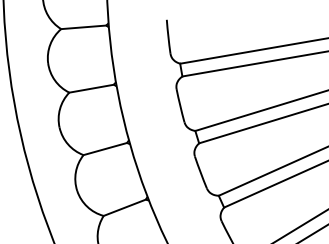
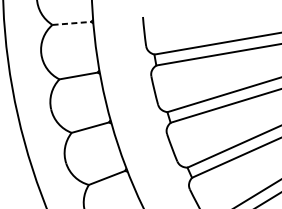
line: (83, 27) -> (71, 23), solid -> dashed

